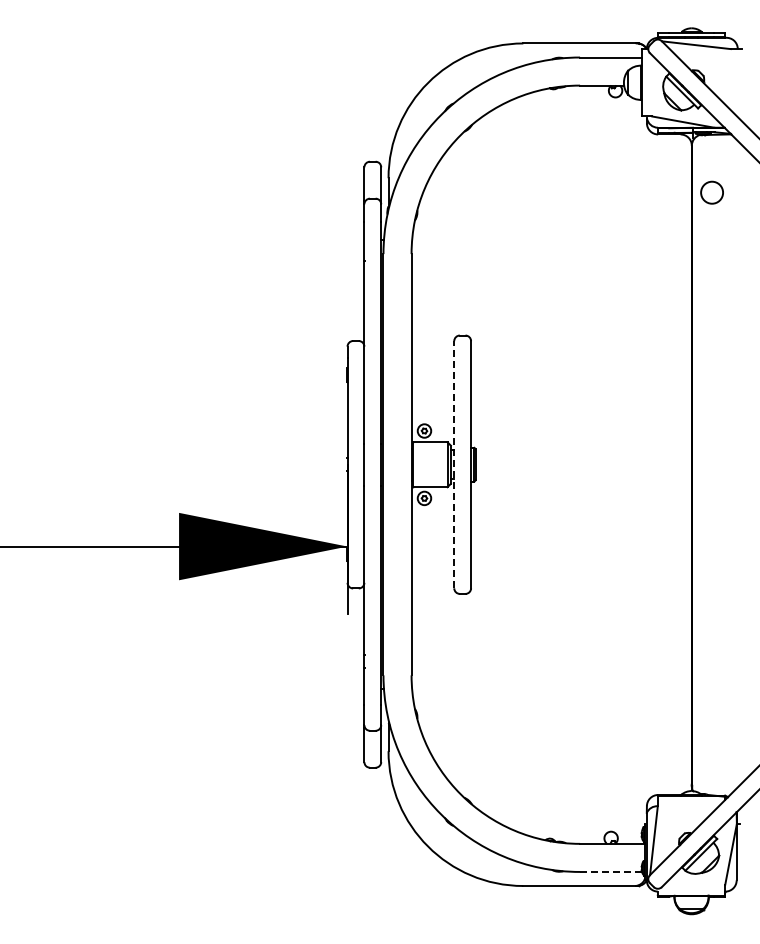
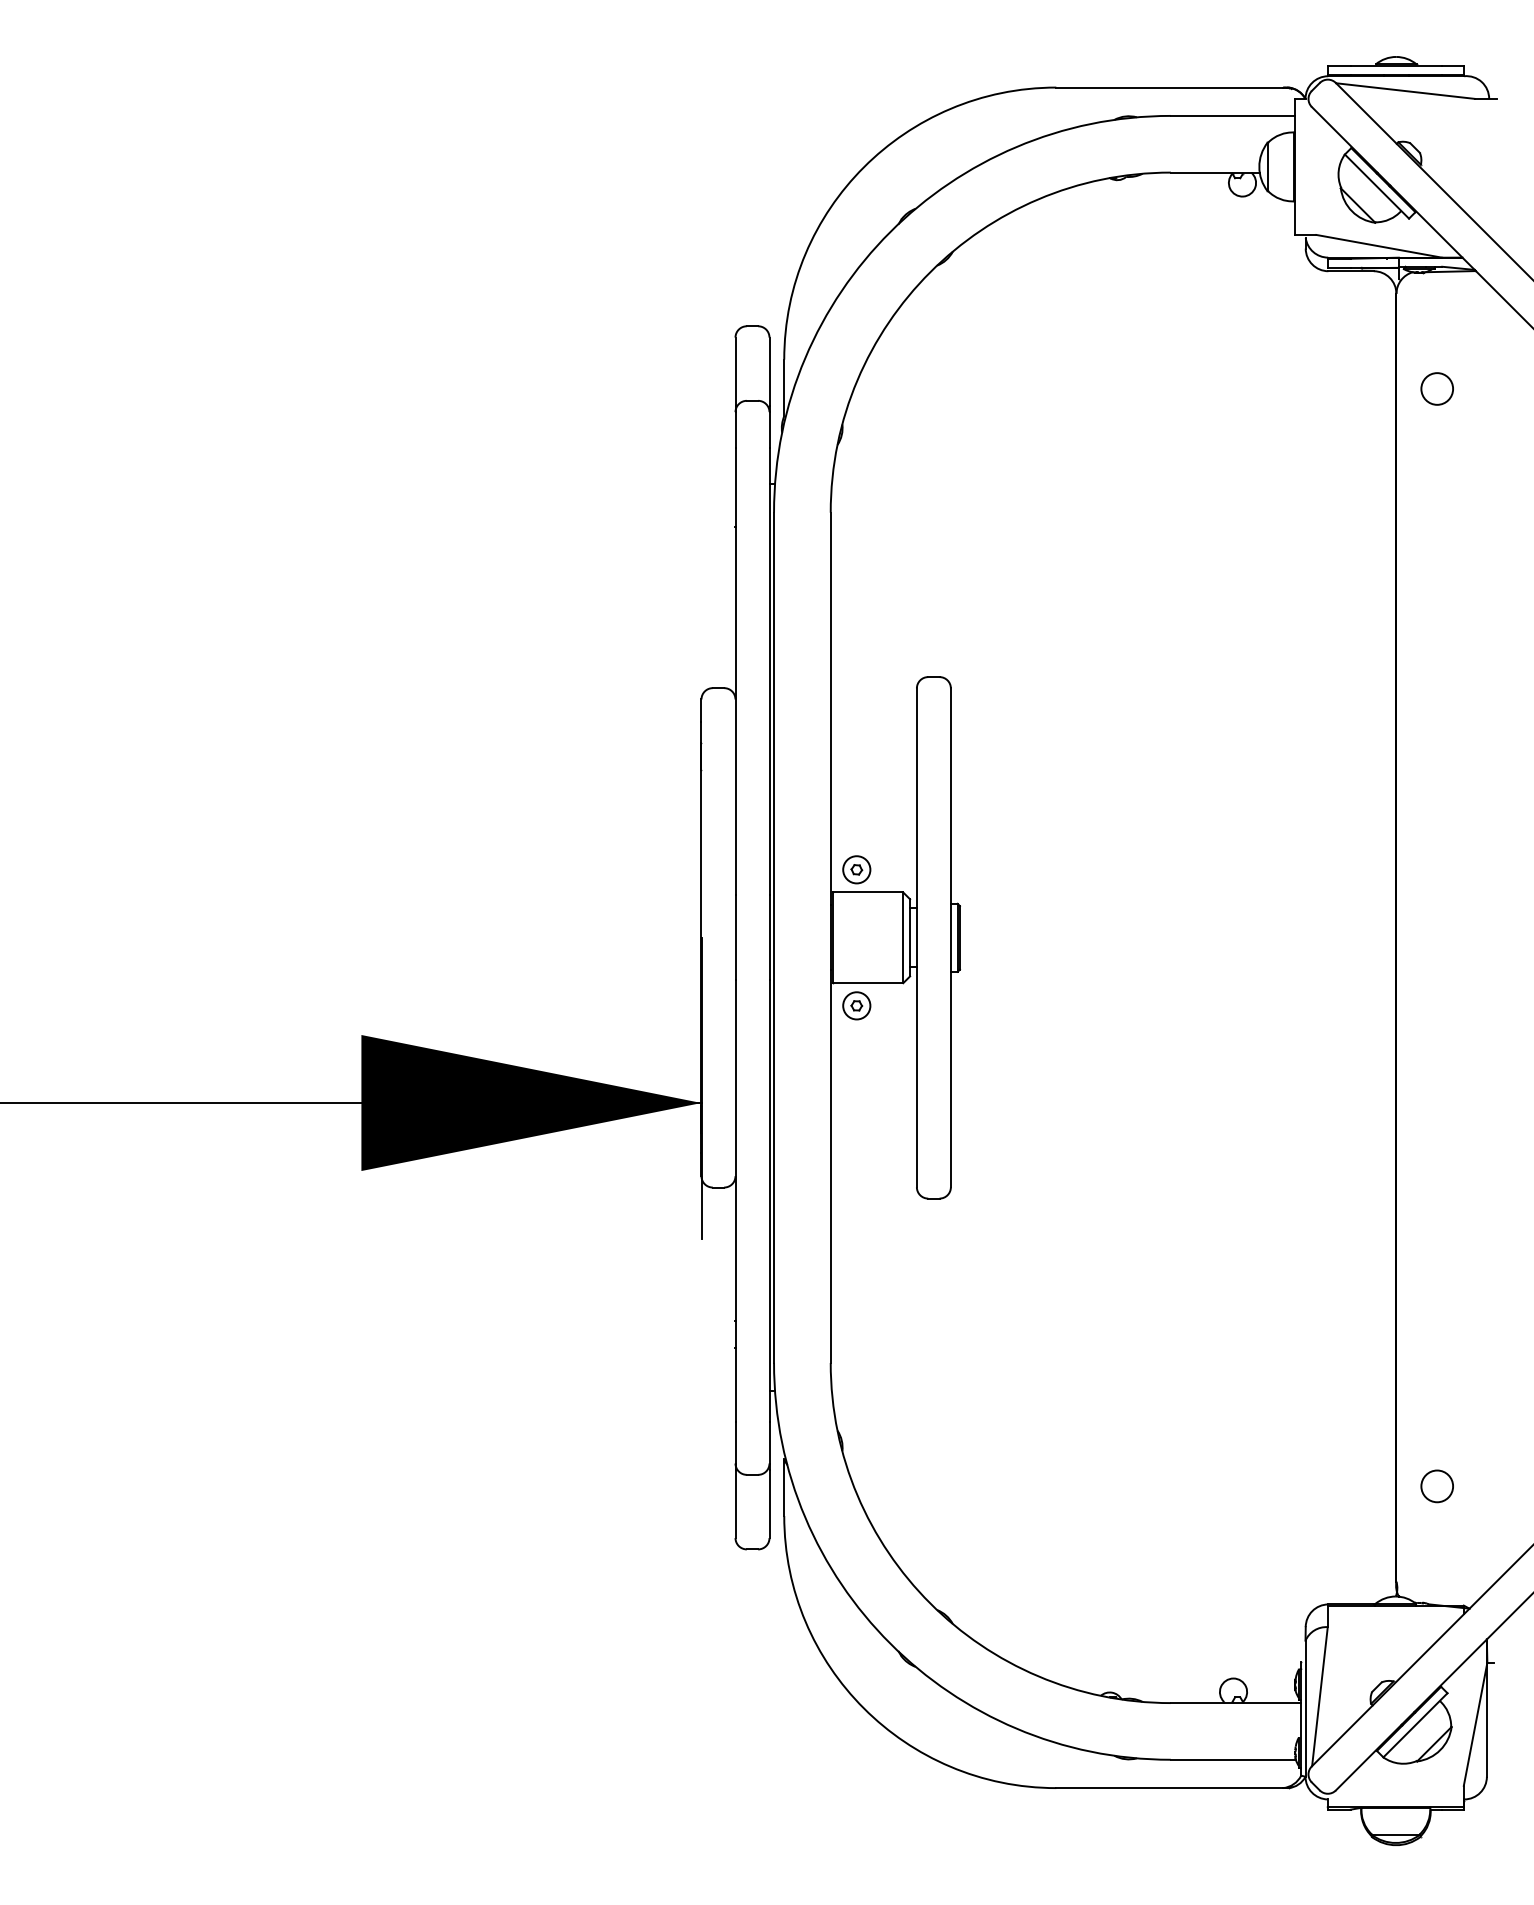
circle: (711, 192) -> (1436, 388), size x0.71
line: (454, 464) -> (917, 937), dashed -> solid
circle: (711, 736) -> (1436, 1486), added
line: (611, 871) -> (1234, 1758), dashed -> solid

